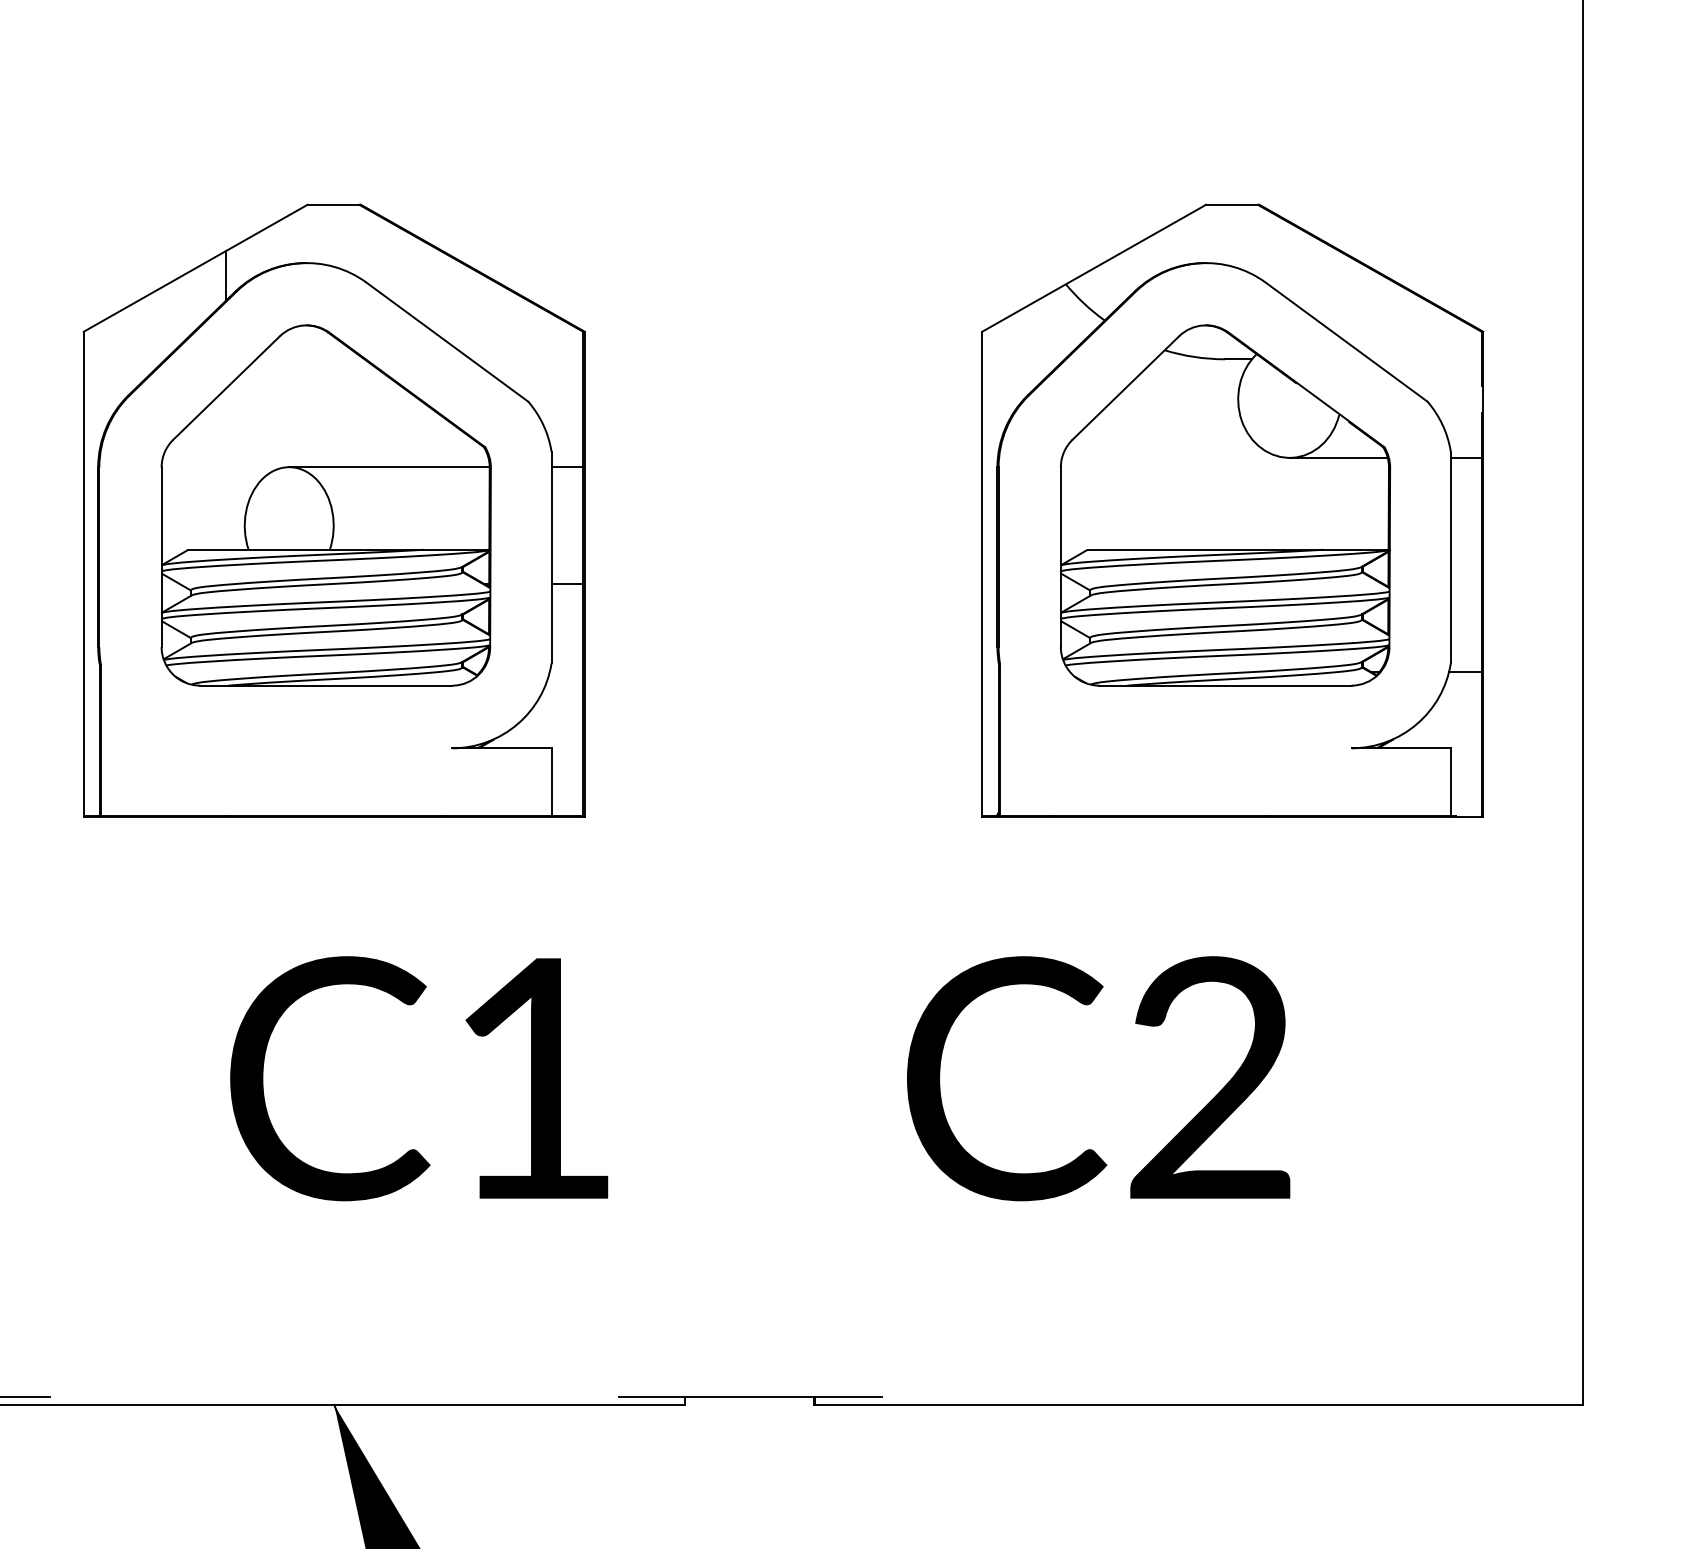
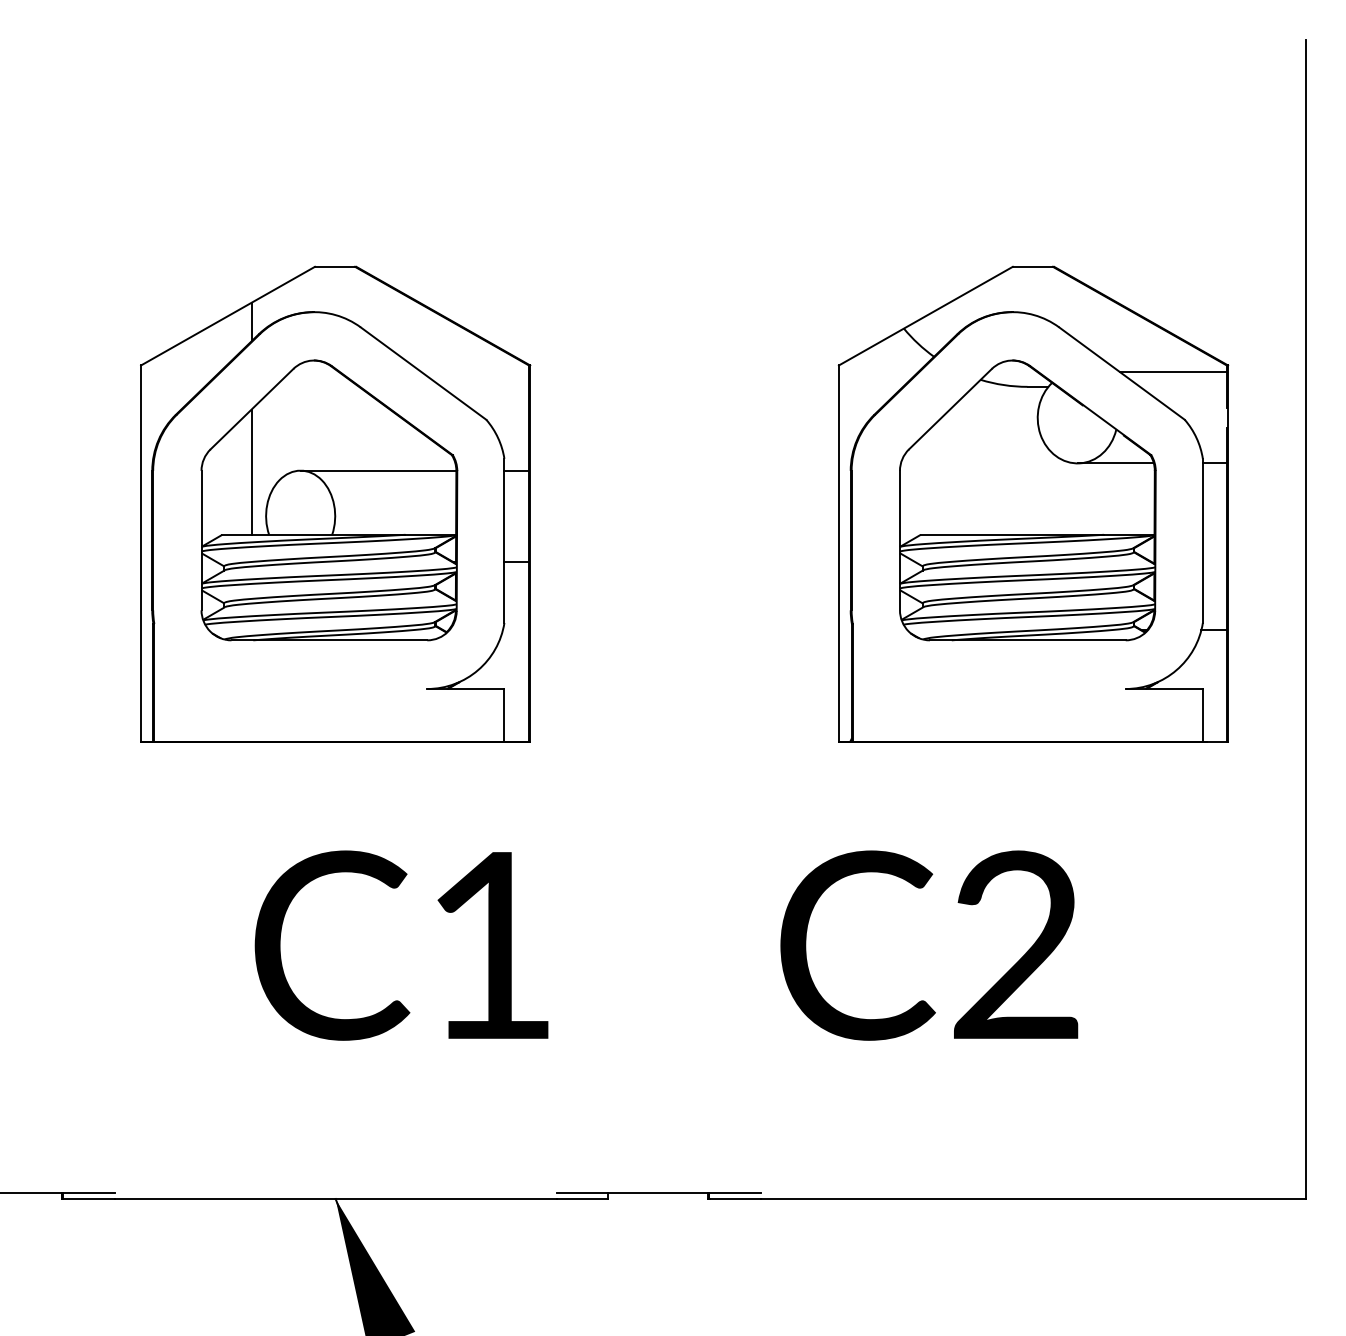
line: (1413, 340) -> (1173, 372), added
line: (225, 468) -> (251, 471), added

